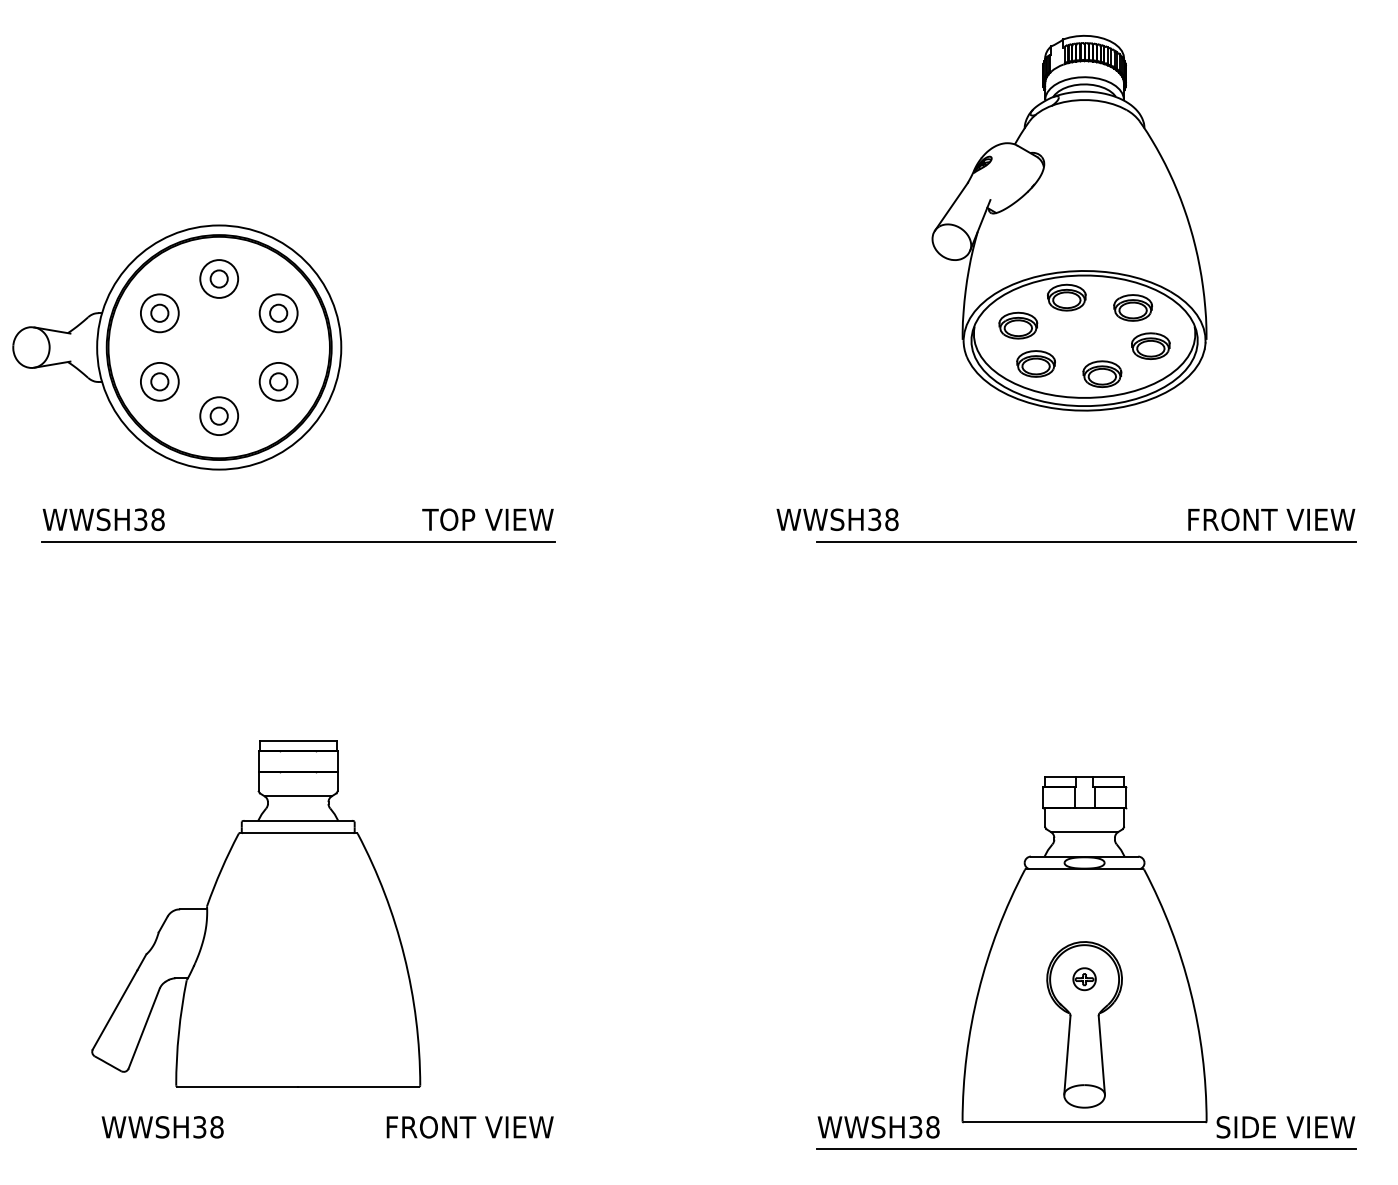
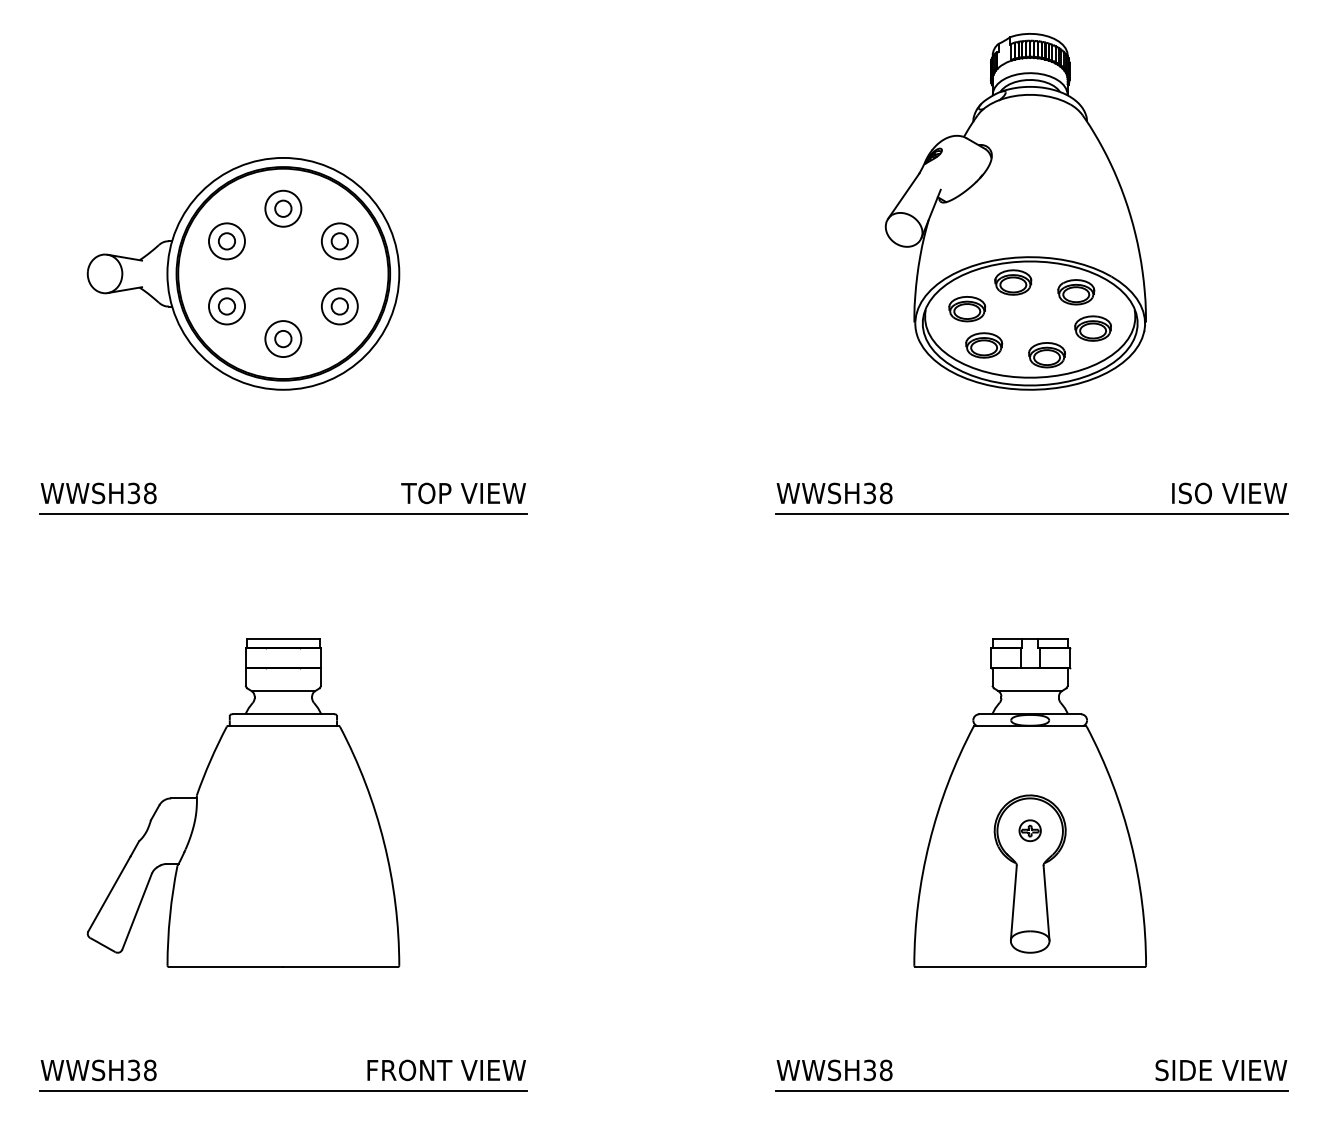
part: (177, 347) -> (243, 273), moved
text: (837, 519) -> (834, 493), moved
text: (1232, 519) -> (1170, 493), FRONT VIEW -> ISO VIEW
part: (256, 913) -> (243, 802), moved
part: (1083, 949) -> (1029, 802), moved
text: (162, 1127) -> (98, 1070), moved
line: (297, 1149) -> (282, 1091), added

